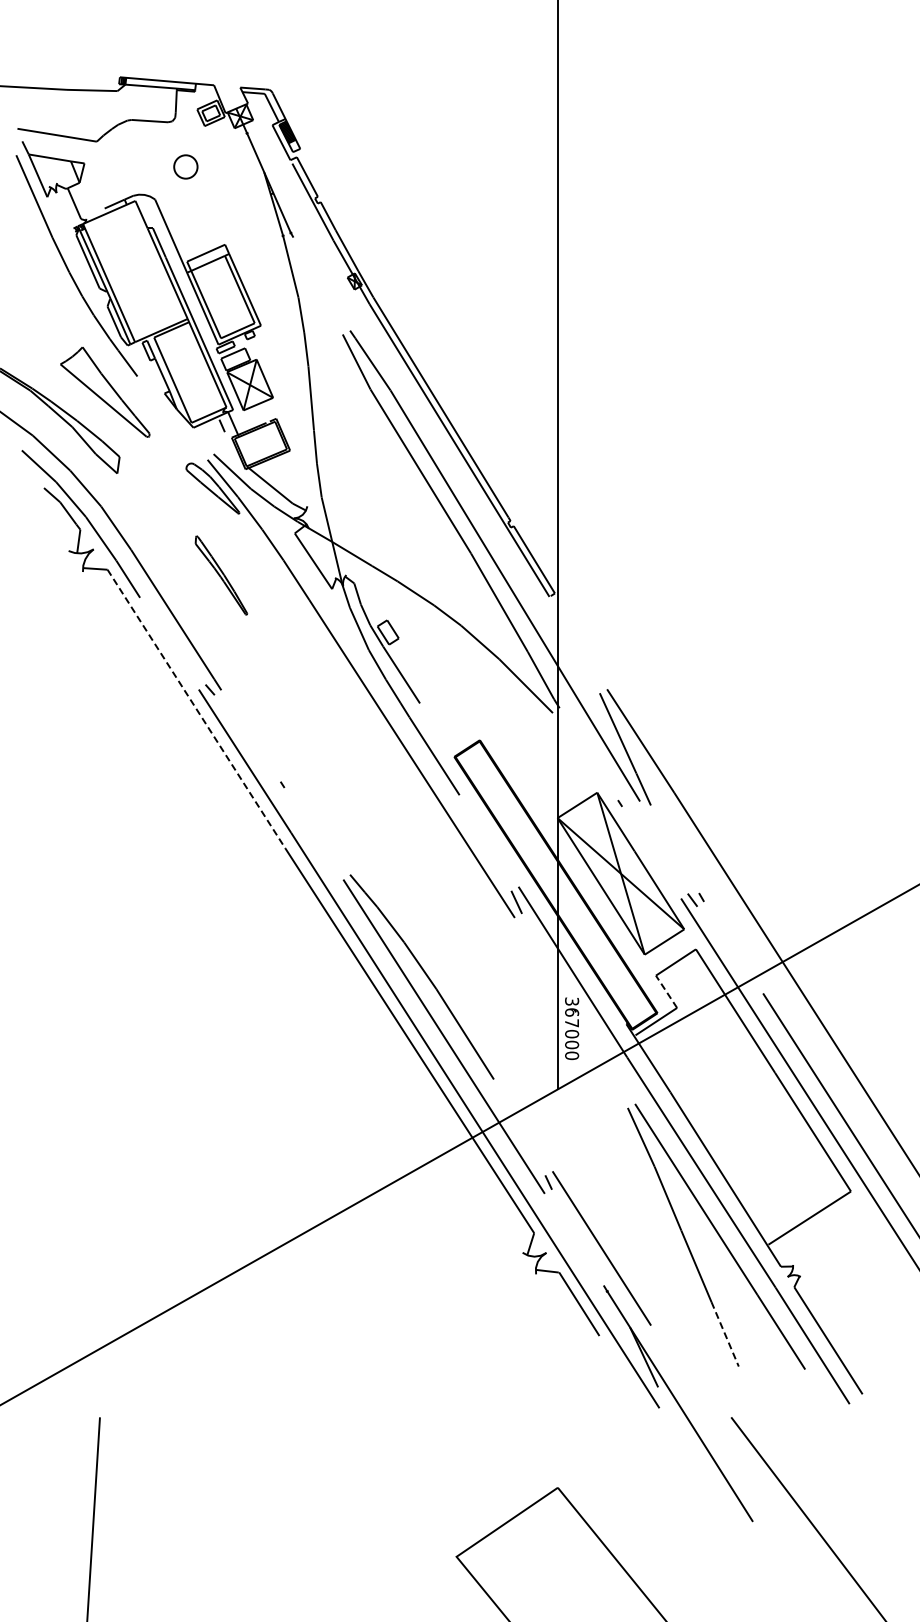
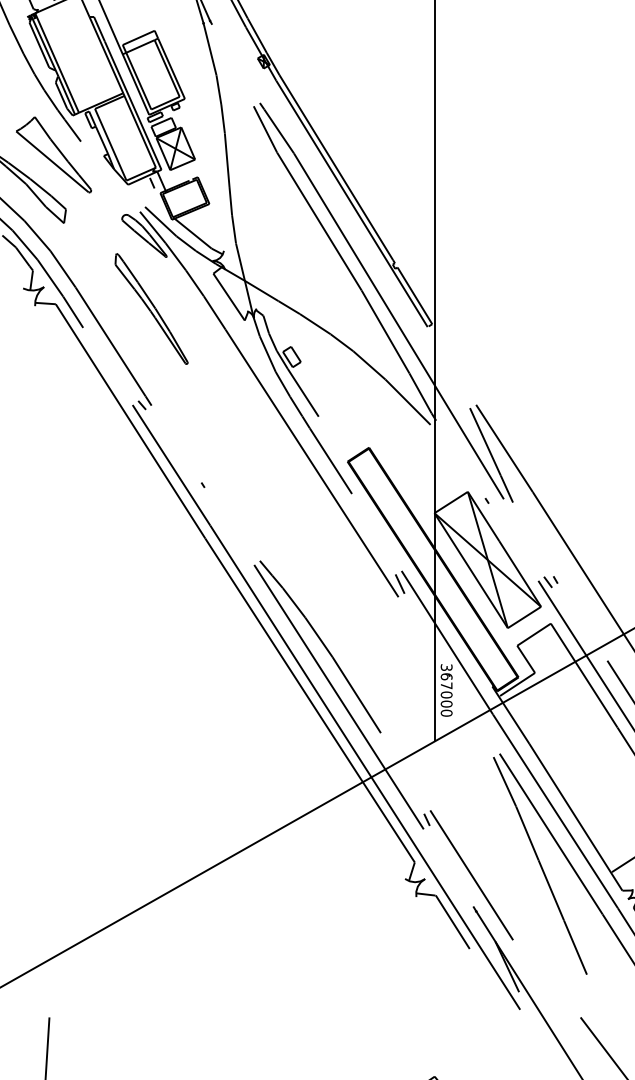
part: (221, 575) -> (151, 309), size x1.67
line: (196, 709) -> (130, 421), dashed -> solid
line: (666, 991) -> (526, 659), dashed -> solid
line: (725, 1334) -> (575, 947), dashed -> solid

